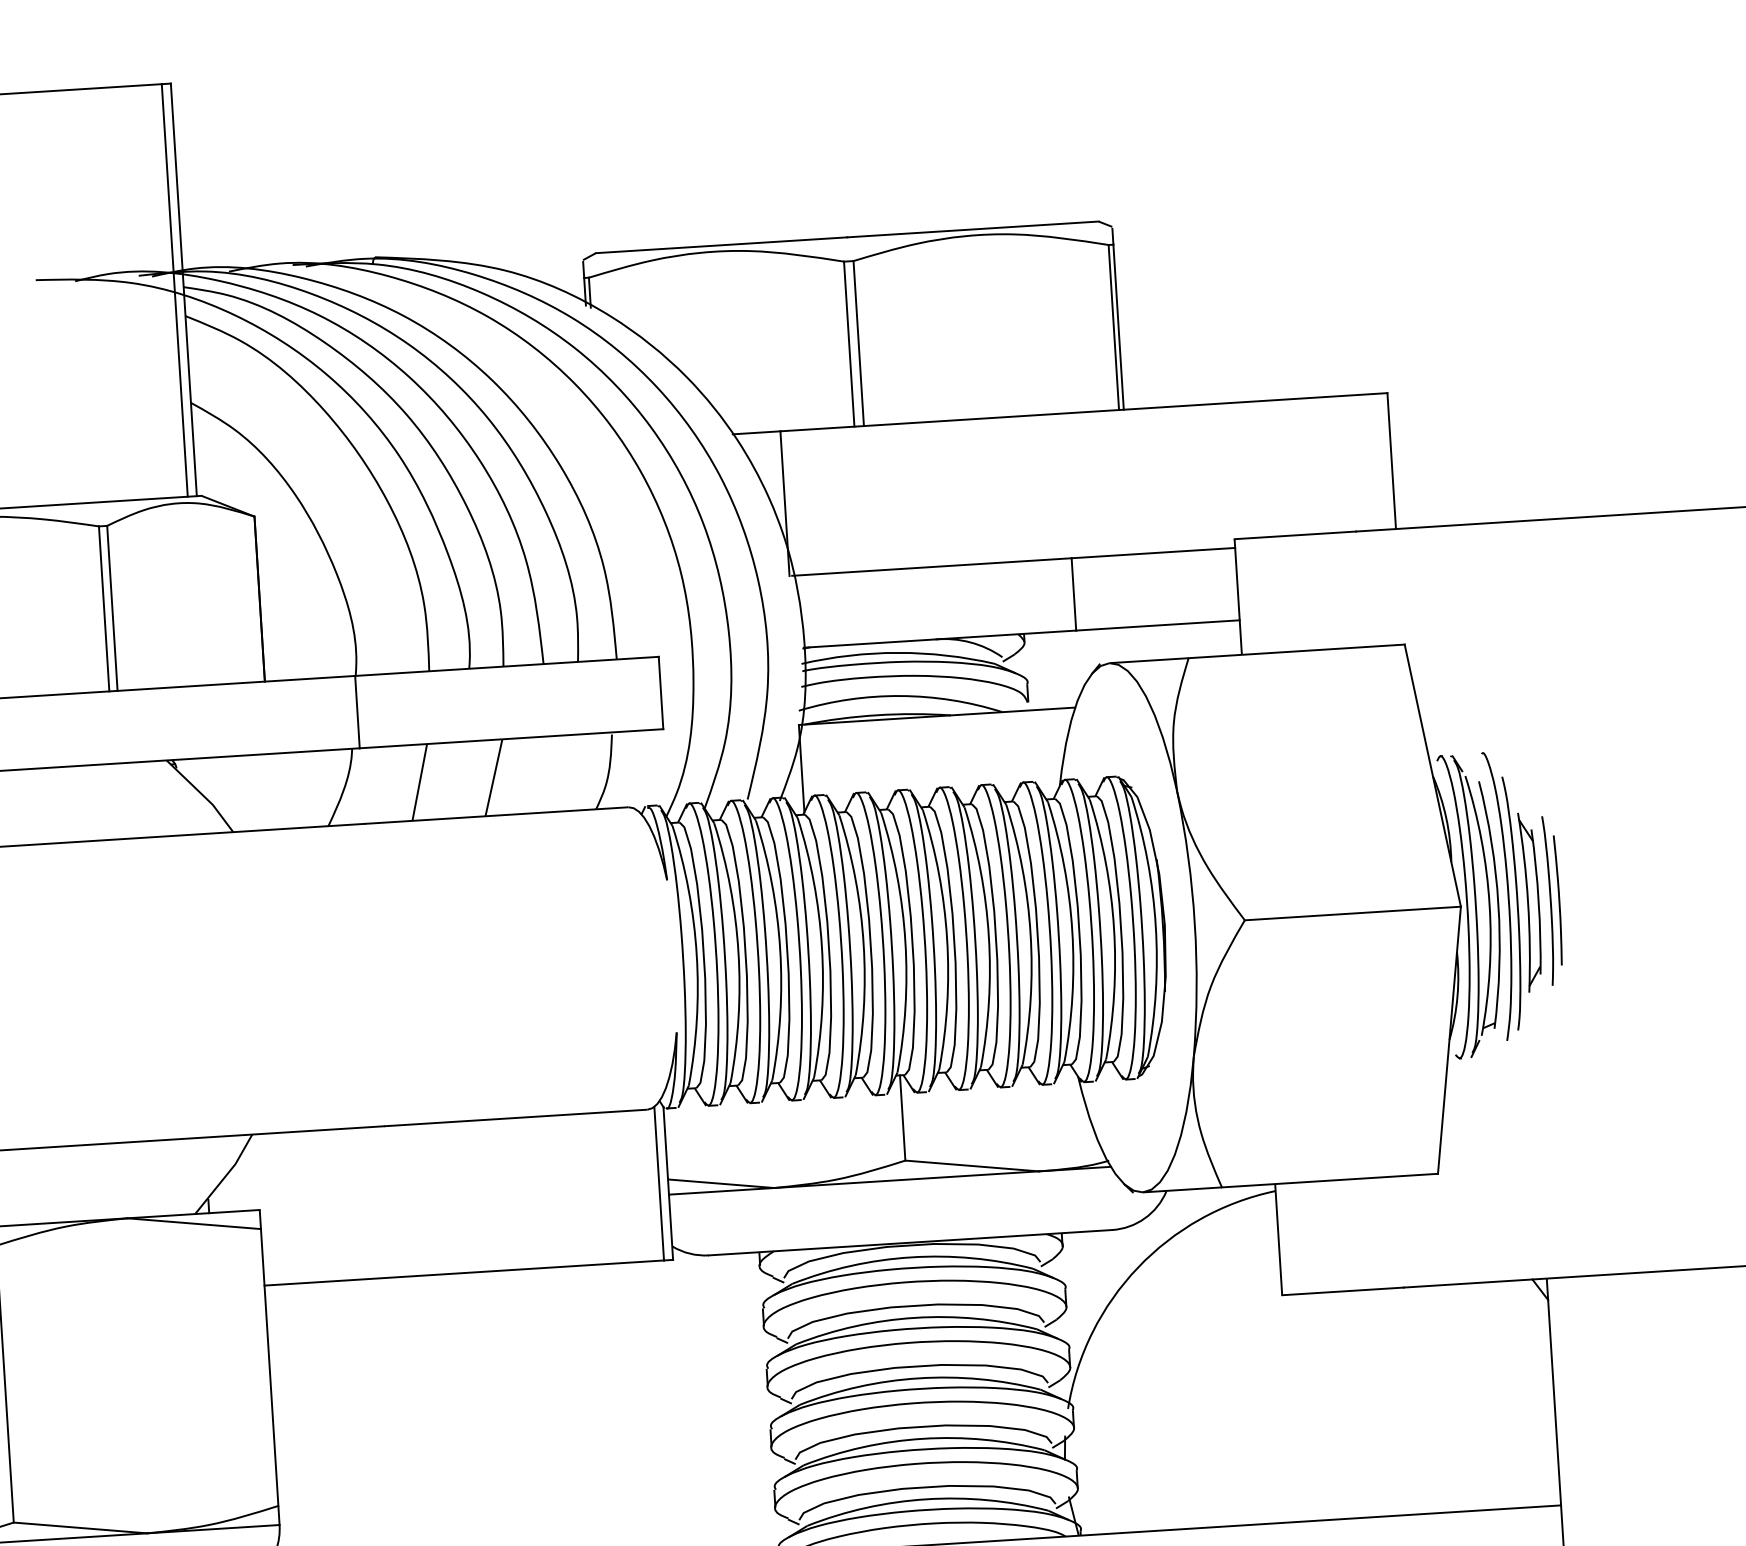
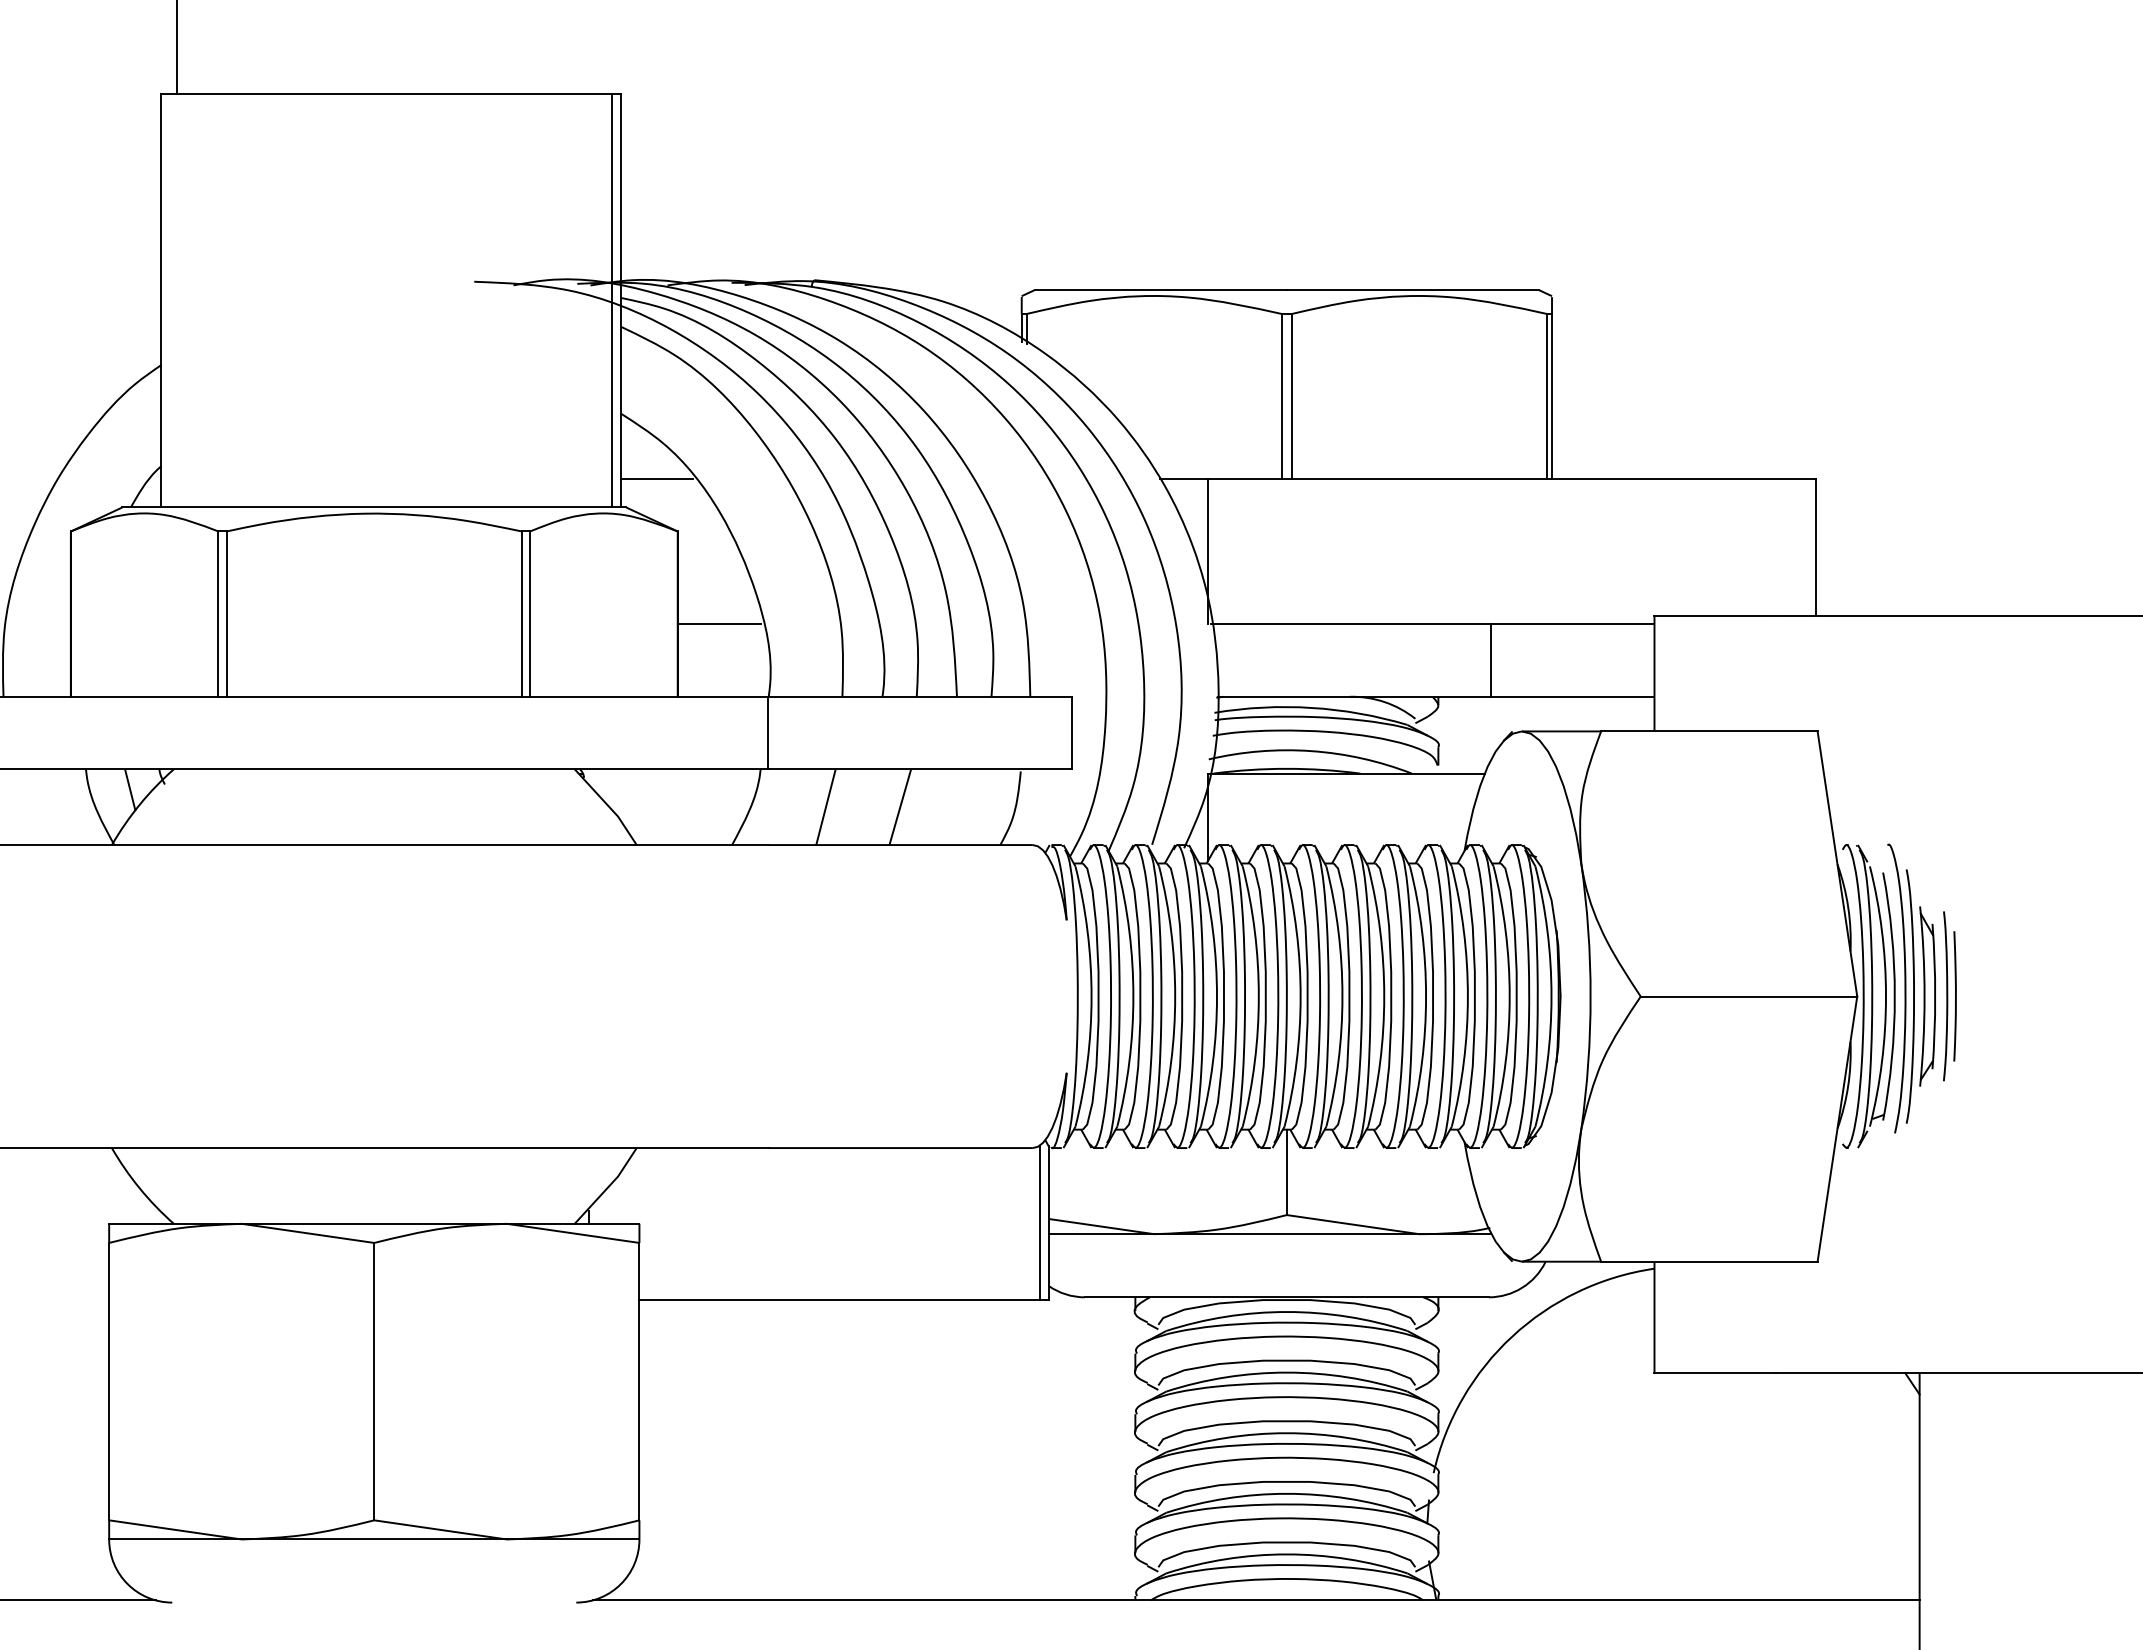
line: (230, 466) -> (656, 479), added
line: (302, 606) -> (719, 624), added

